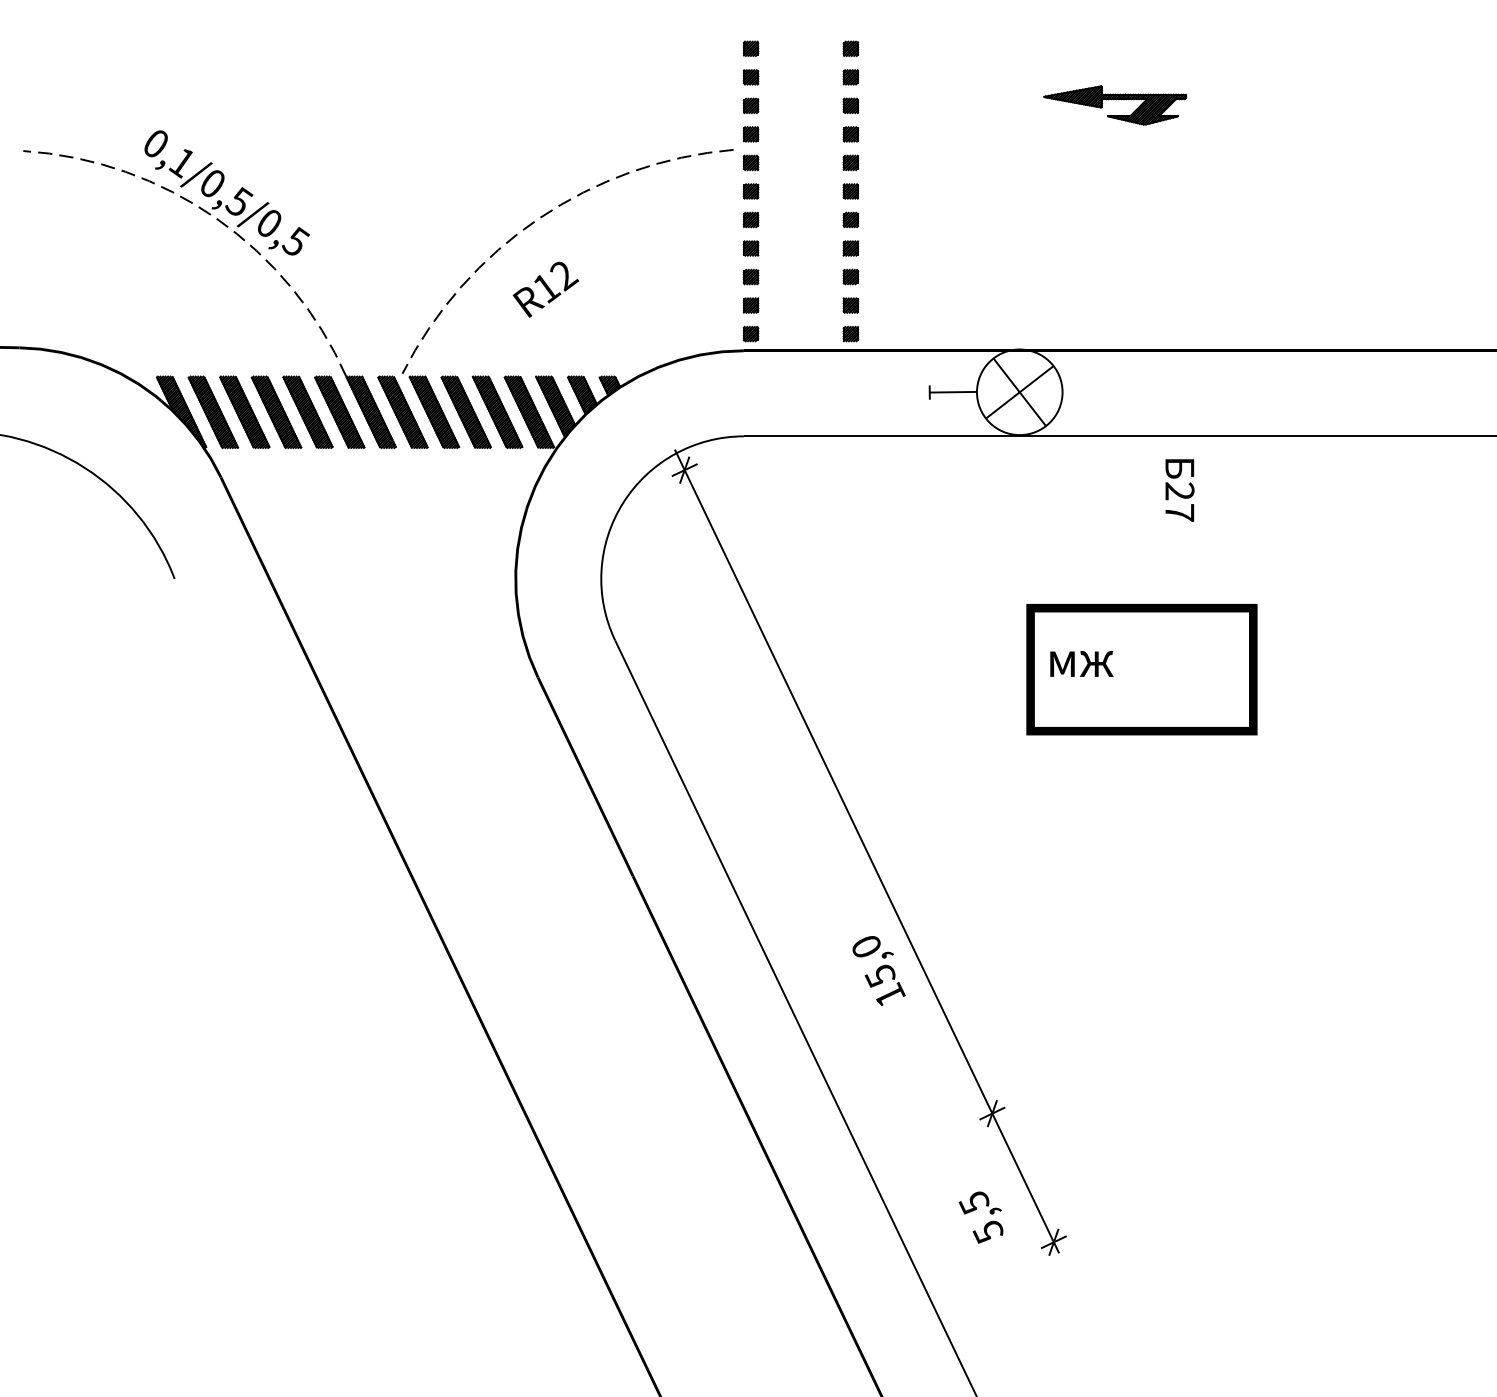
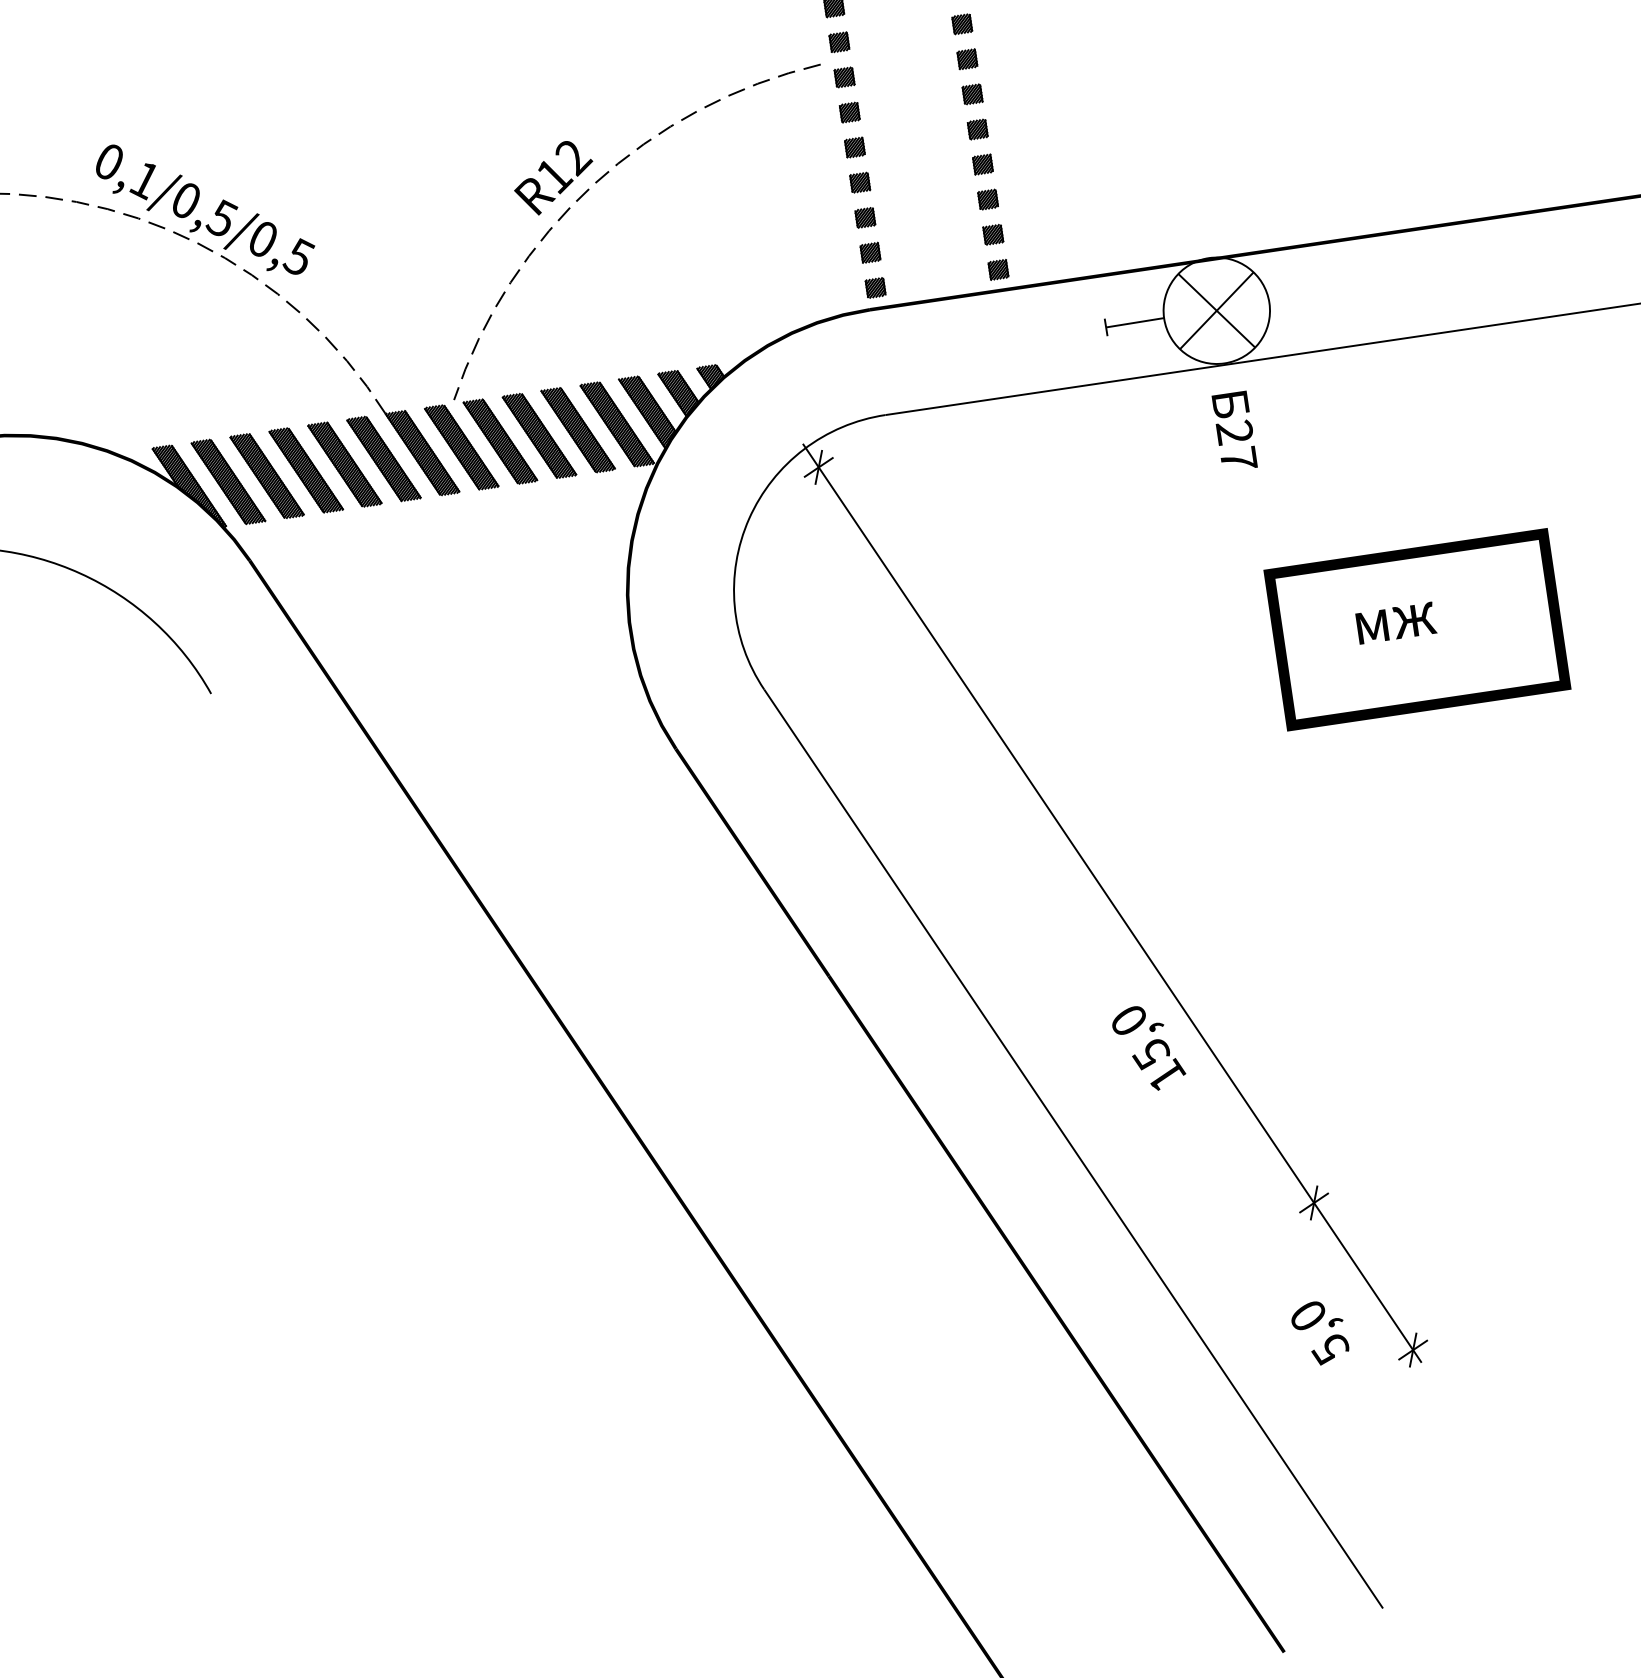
text: (545, 289) -> (553, 177), moved
text: (1179, 490) -> (1234, 431), moved
text: (1081, 663) -> (1395, 622), moved
text: (973, 1202) -> (1307, 1315), 5,5 -> 5,0

